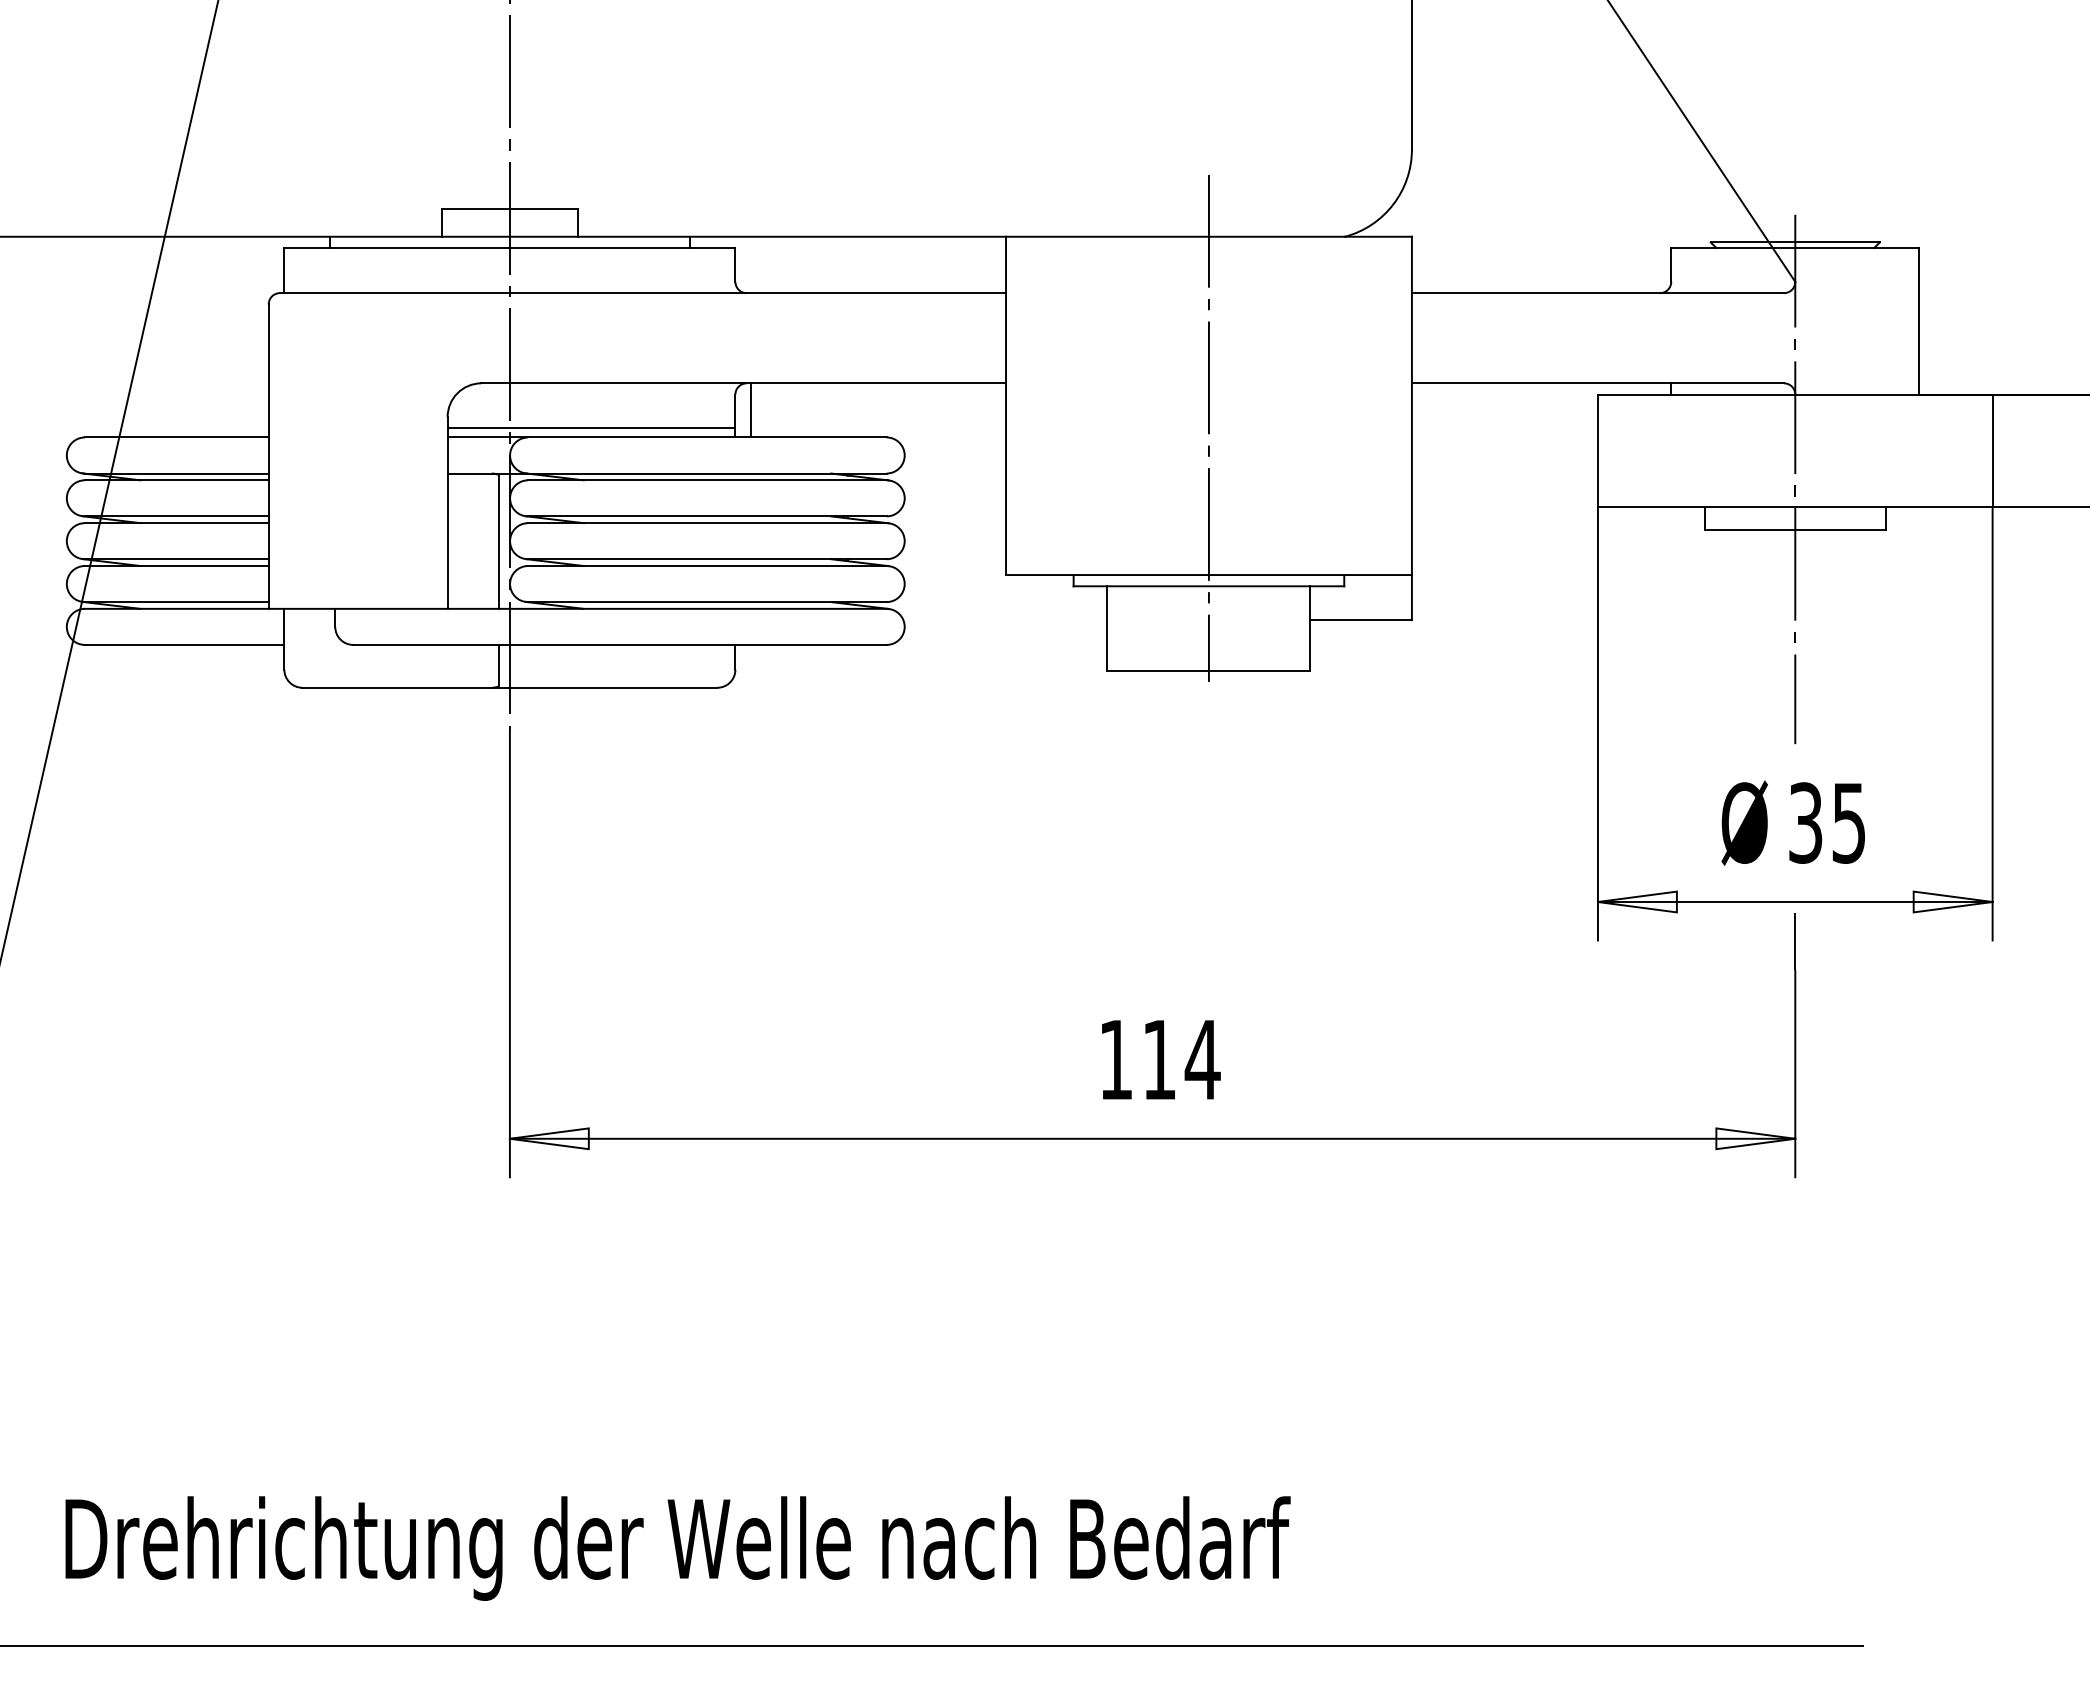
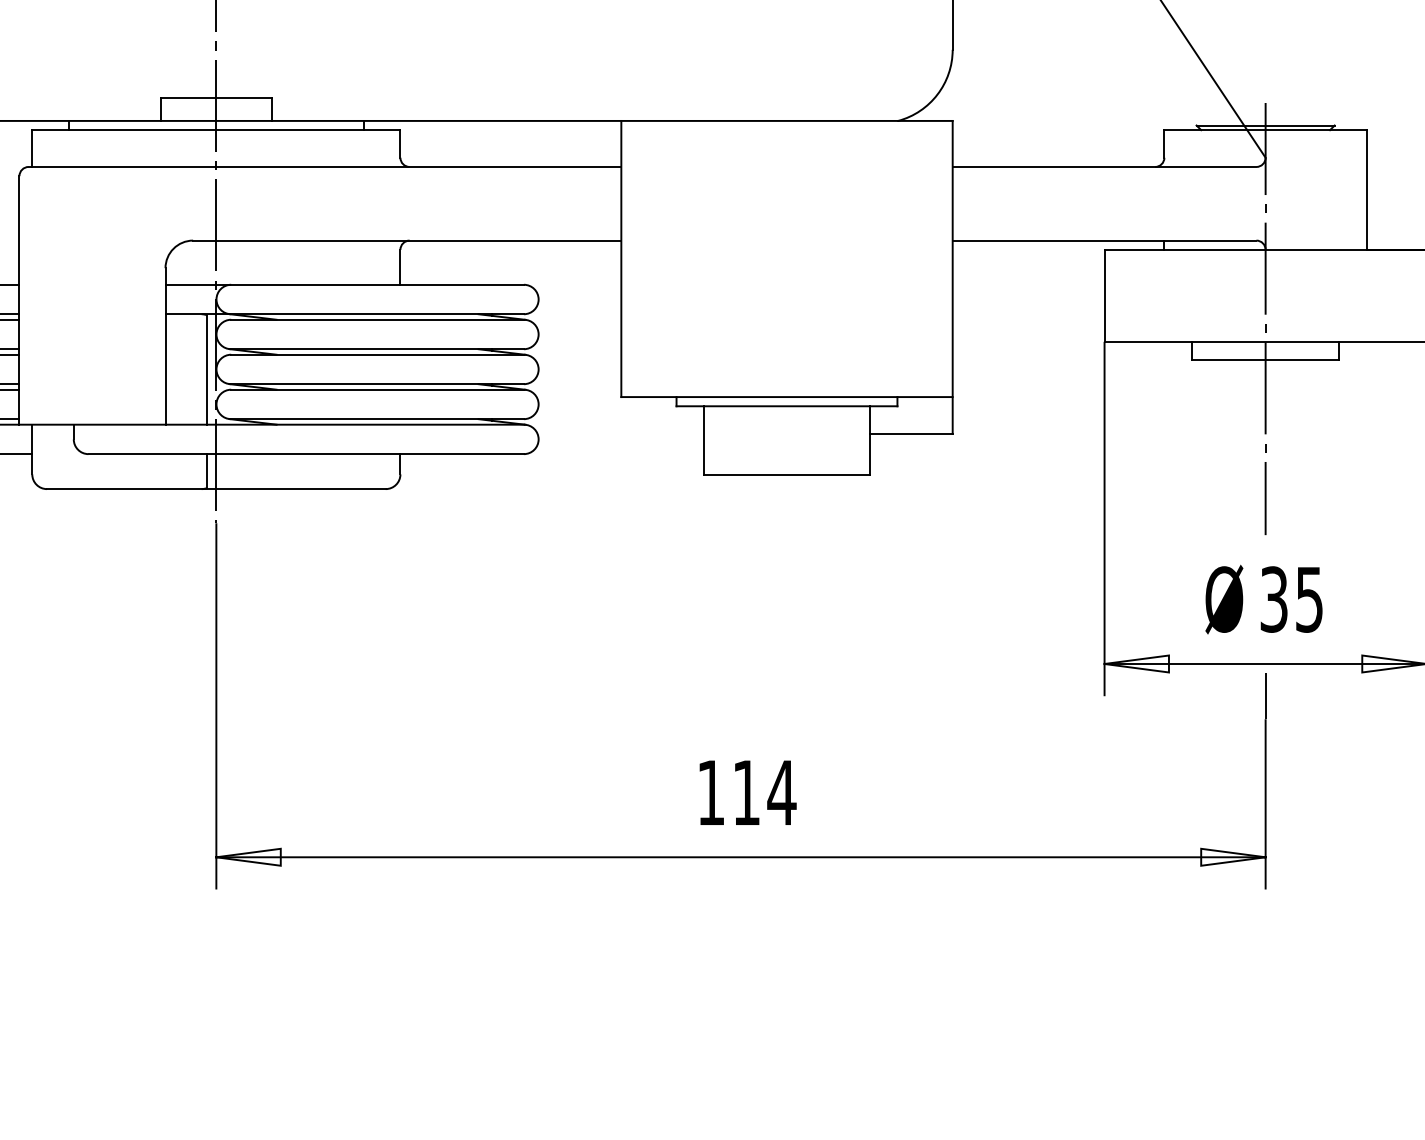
line: (751, 410) -> (413, 262), removed
line: (1208, 427) -> (786, 276), removed
line: (591, 428) -> (282, 277), removed

